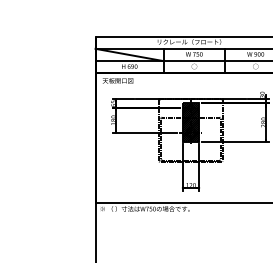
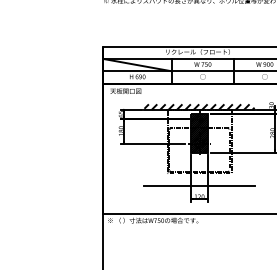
hatch: (190, 95) -> (199, 106), added
line: (190, 174) -> (199, 185), added

